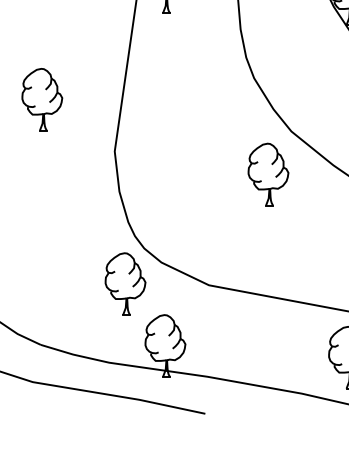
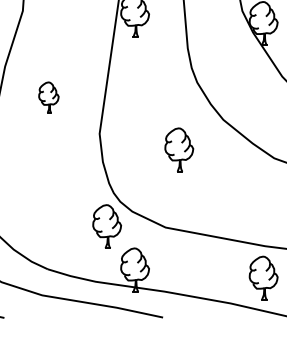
part: (41, 99) -> (48, 97), size x0.7
part: (268, 173) -> (179, 149), moved

